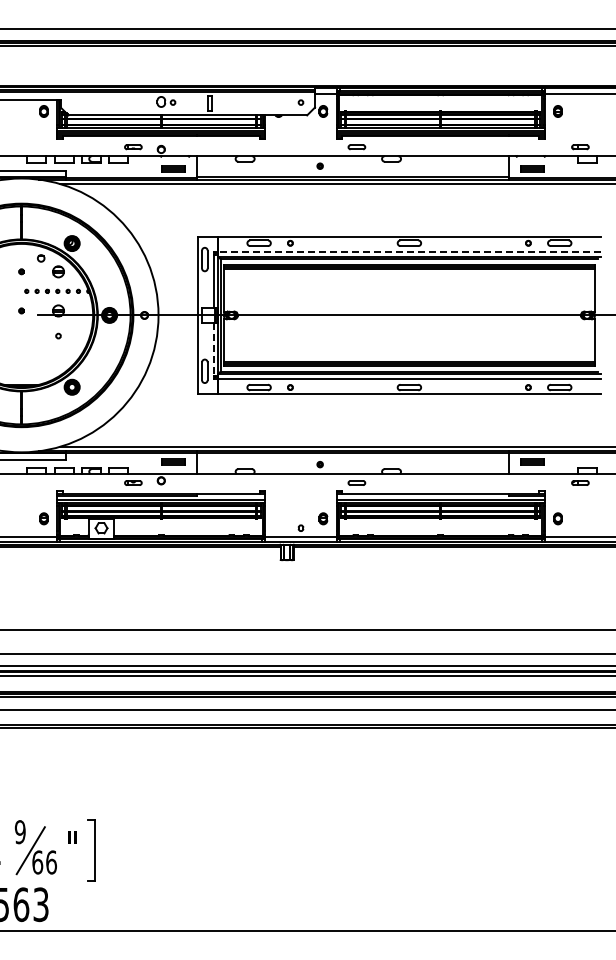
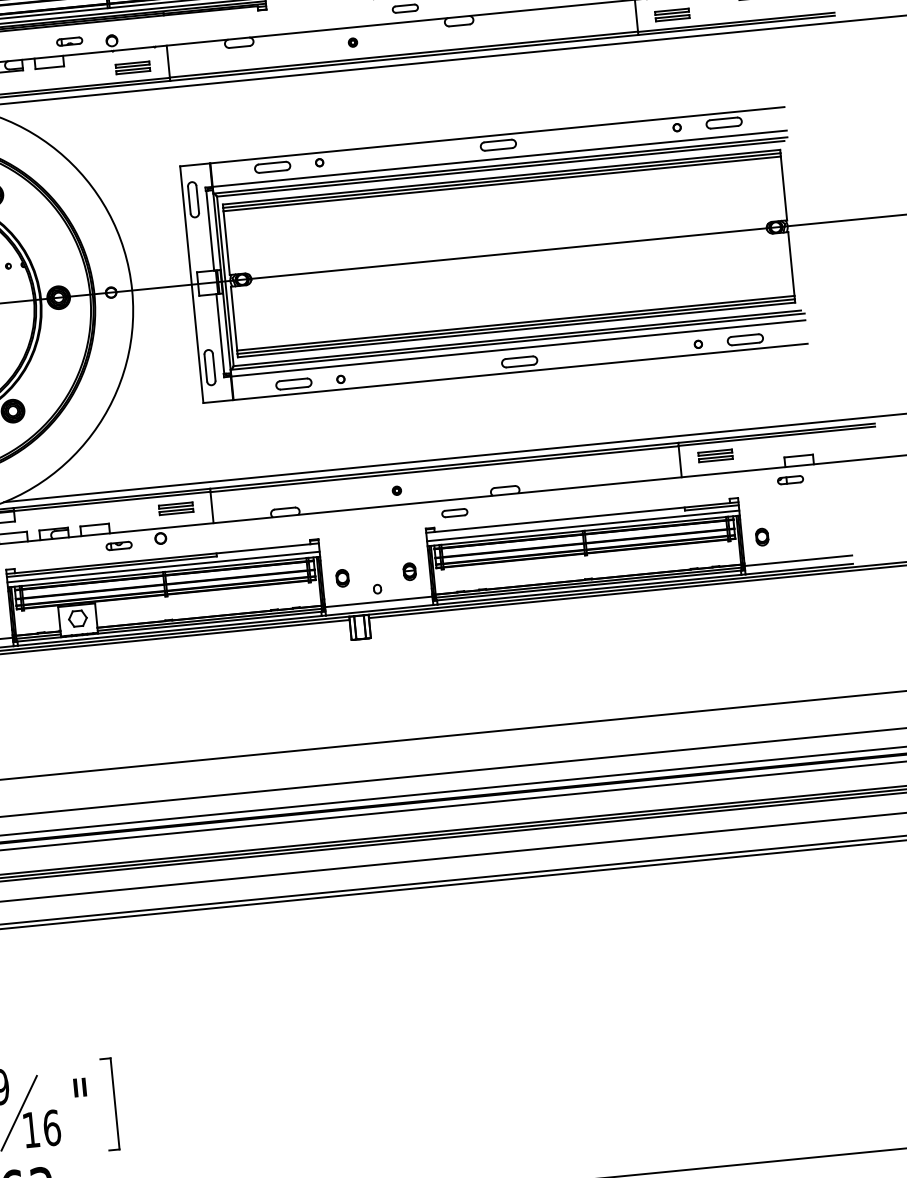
line: (408, 252) -> (498, 159), dashed -> solid
line: (213, 349) -> (219, 333), dashed -> solid
part: (278, 518) -> (342, 577), added
text: (37, 862) -> (30, 1130), 66 -> 16

